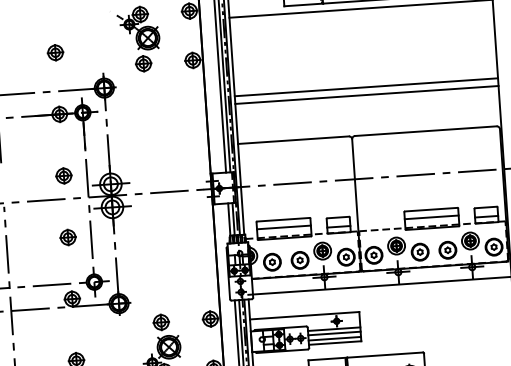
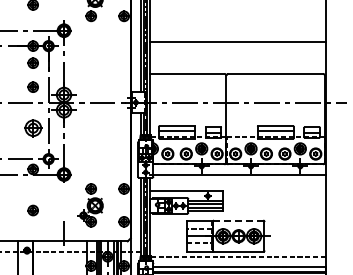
line: (367, 95) -> (238, 47), removed
part: (60, 138) -> (32, 62), added
part: (67, 237) -> (32, 128), size x1.6
line: (385, 354) -> (238, 220), solid -> dashed

